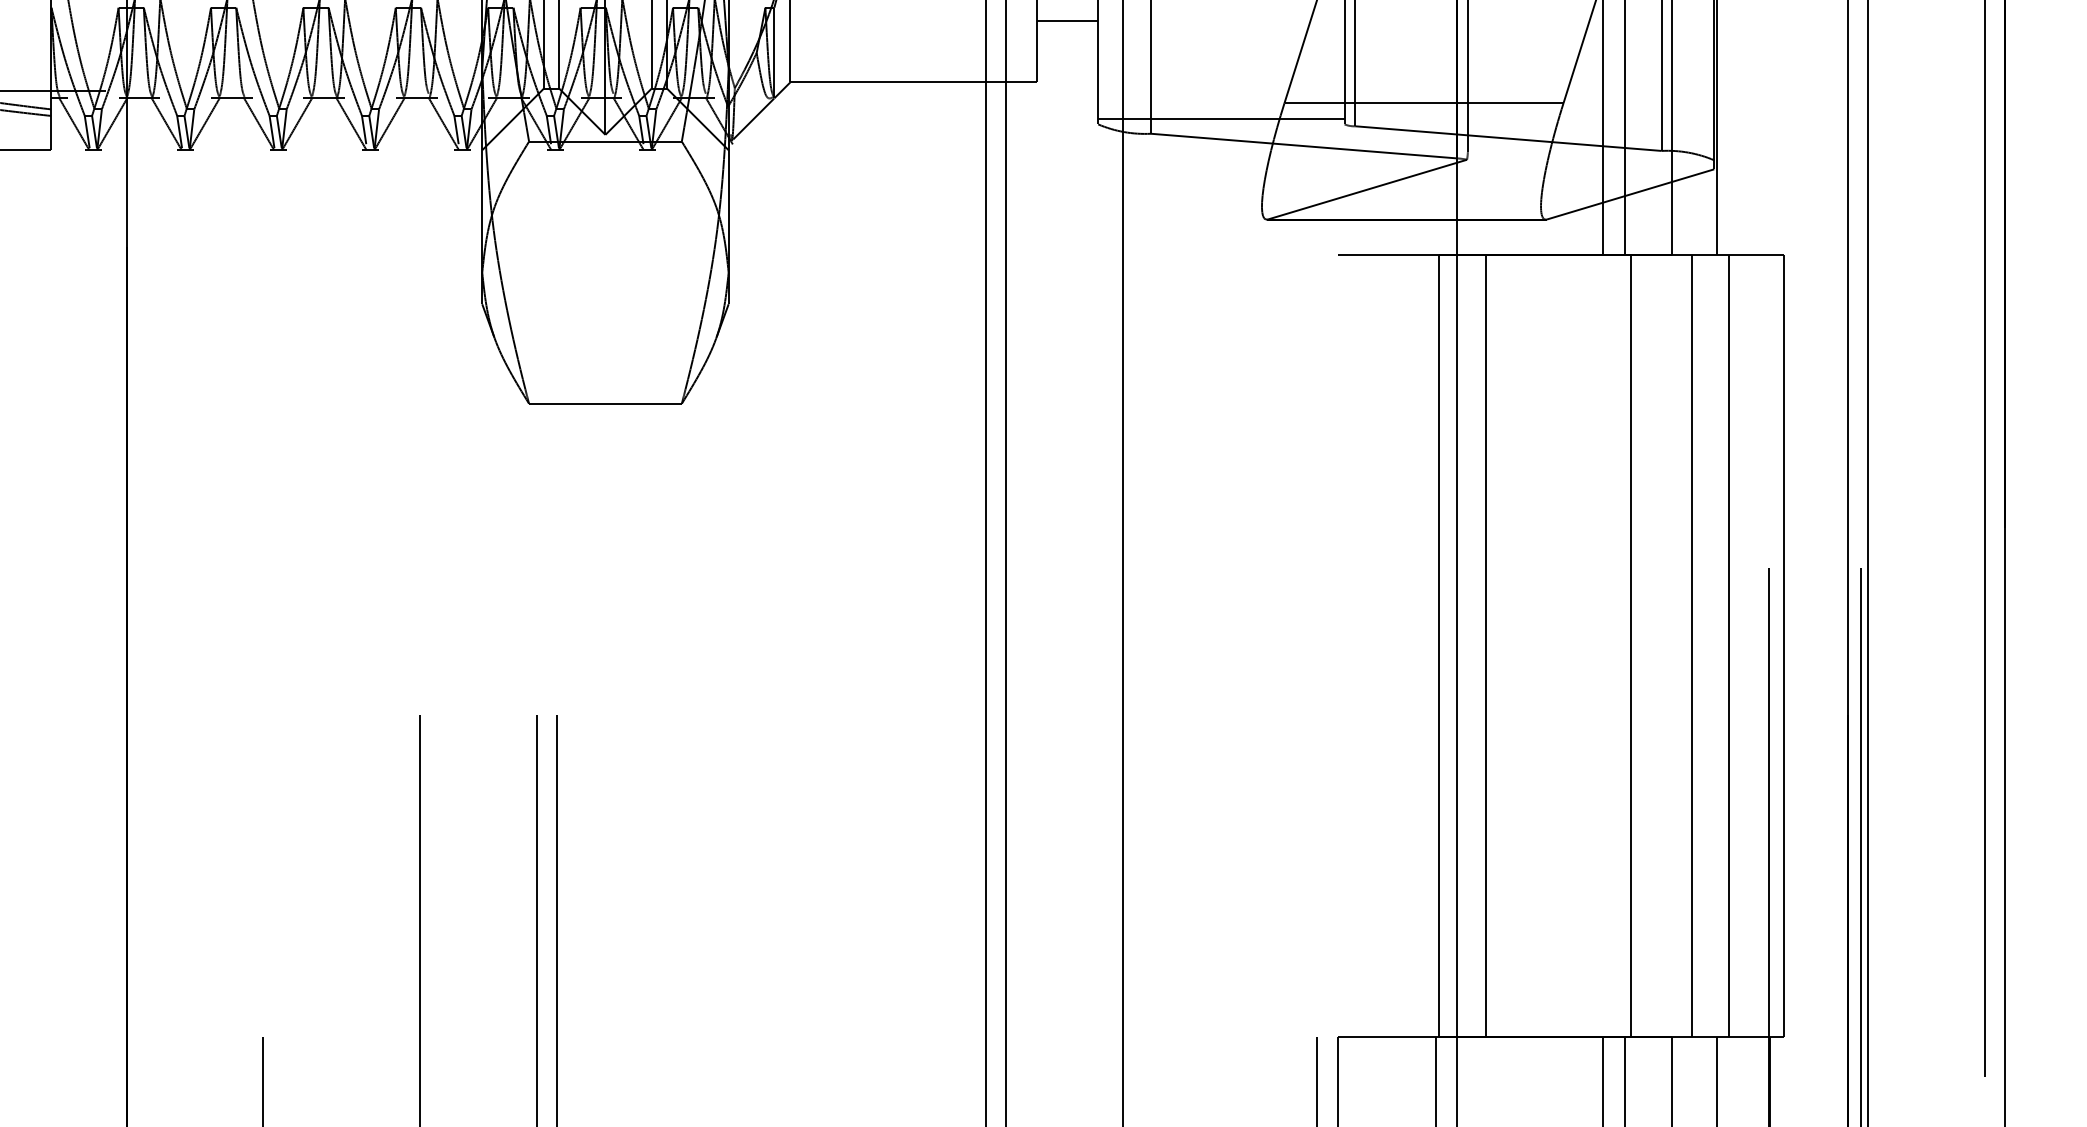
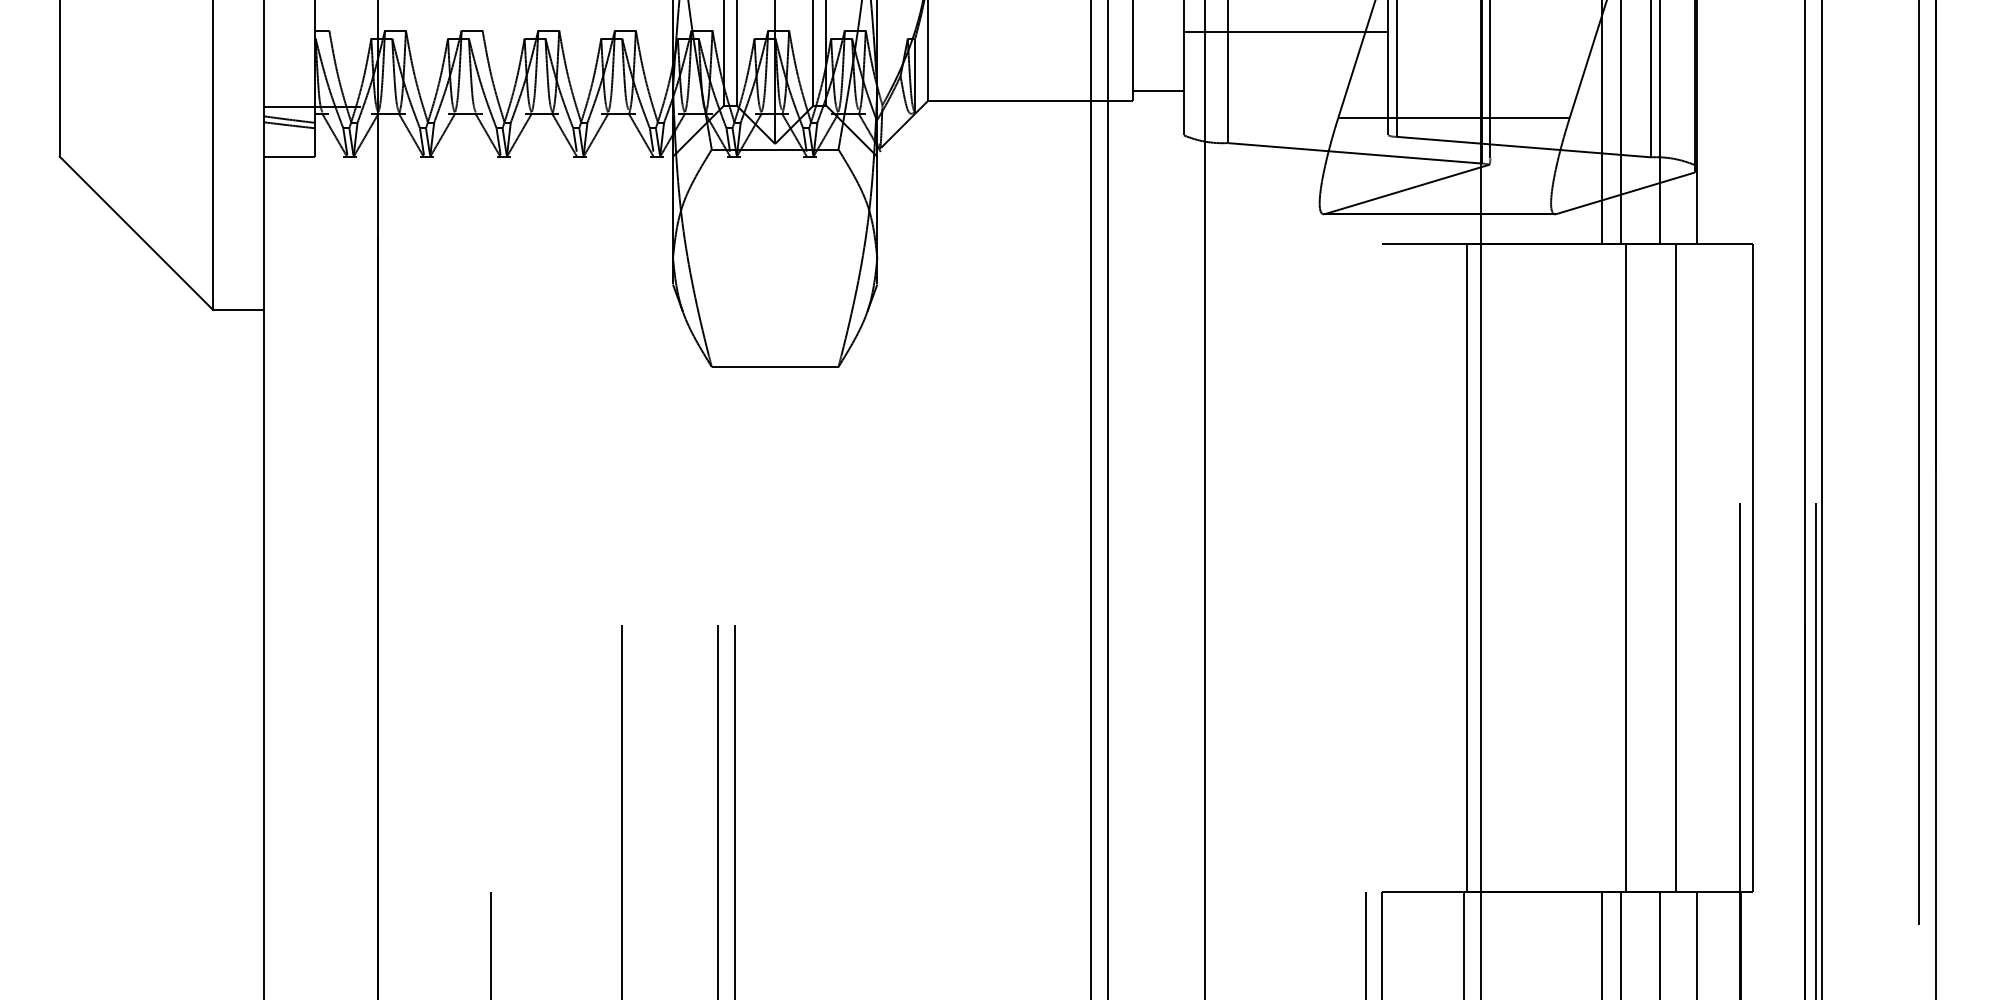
line: (1066, 20) -> (1157, 91), moved
line: (1220, 118) -> (1285, 130), removed
line: (1486, 645) -> (1505, 567), removed
line: (1728, 645) -> (1706, 567), removed

